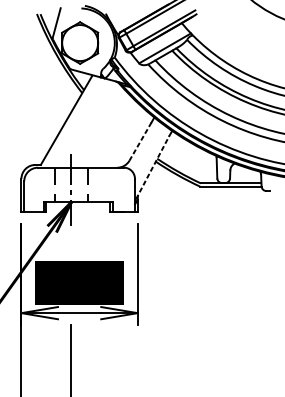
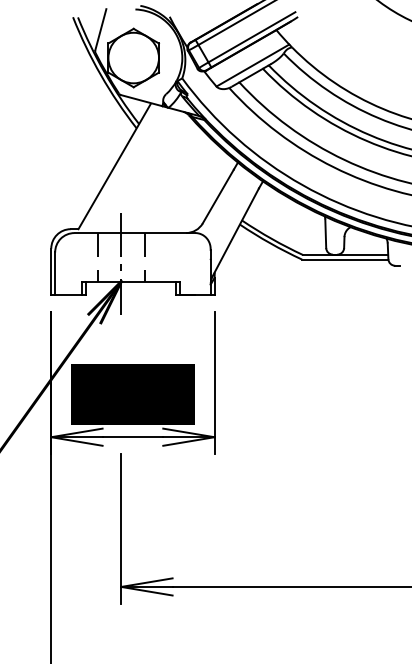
line: (140, 141) -> (218, 196), dashed -> solid
line: (152, 167) -> (235, 232), dashed -> solid

